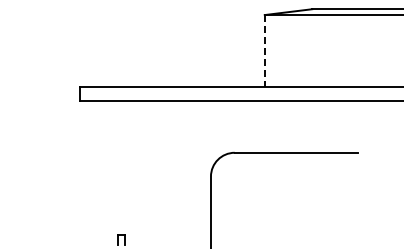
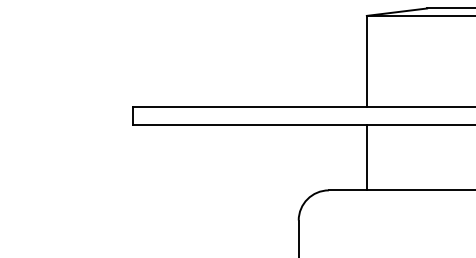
line: (264, 51) -> (366, 62), dashed -> solid
line: (264, 126) -> (366, 157), added

